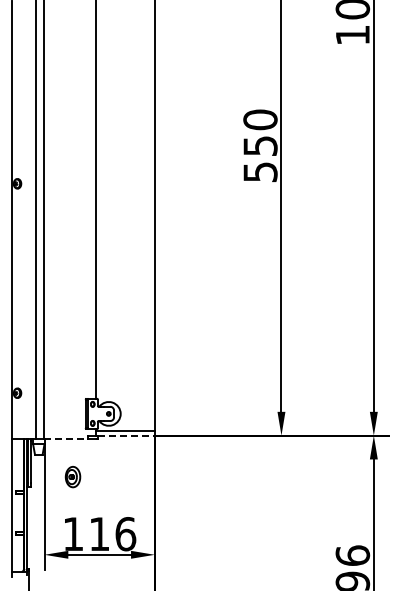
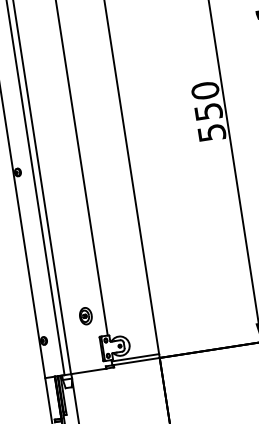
line: (126, 435) -> (136, 361), dashed -> solid
line: (65, 438) -> (88, 371), dashed -> solid
part: (72, 477) -> (85, 316), moved

